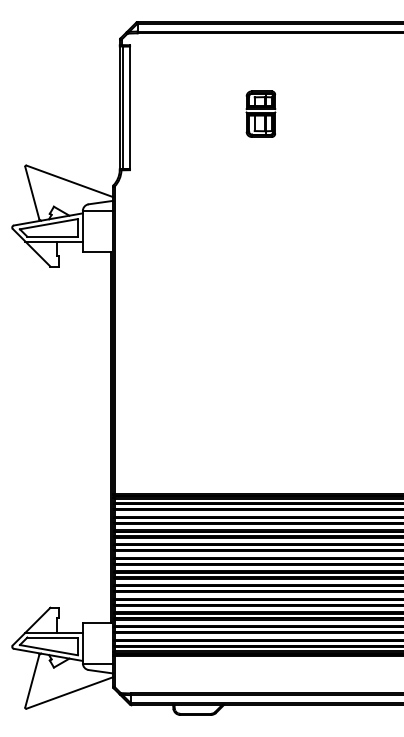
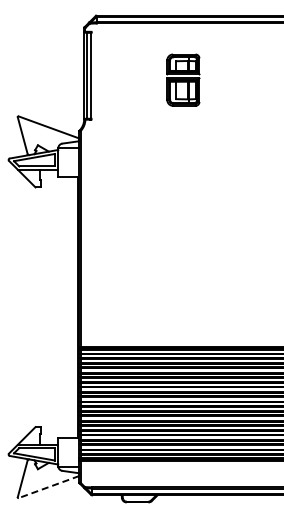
part: (261, 114) -> (183, 80), size x1.6
line: (68, 693) -> (48, 487), solid -> dashed

